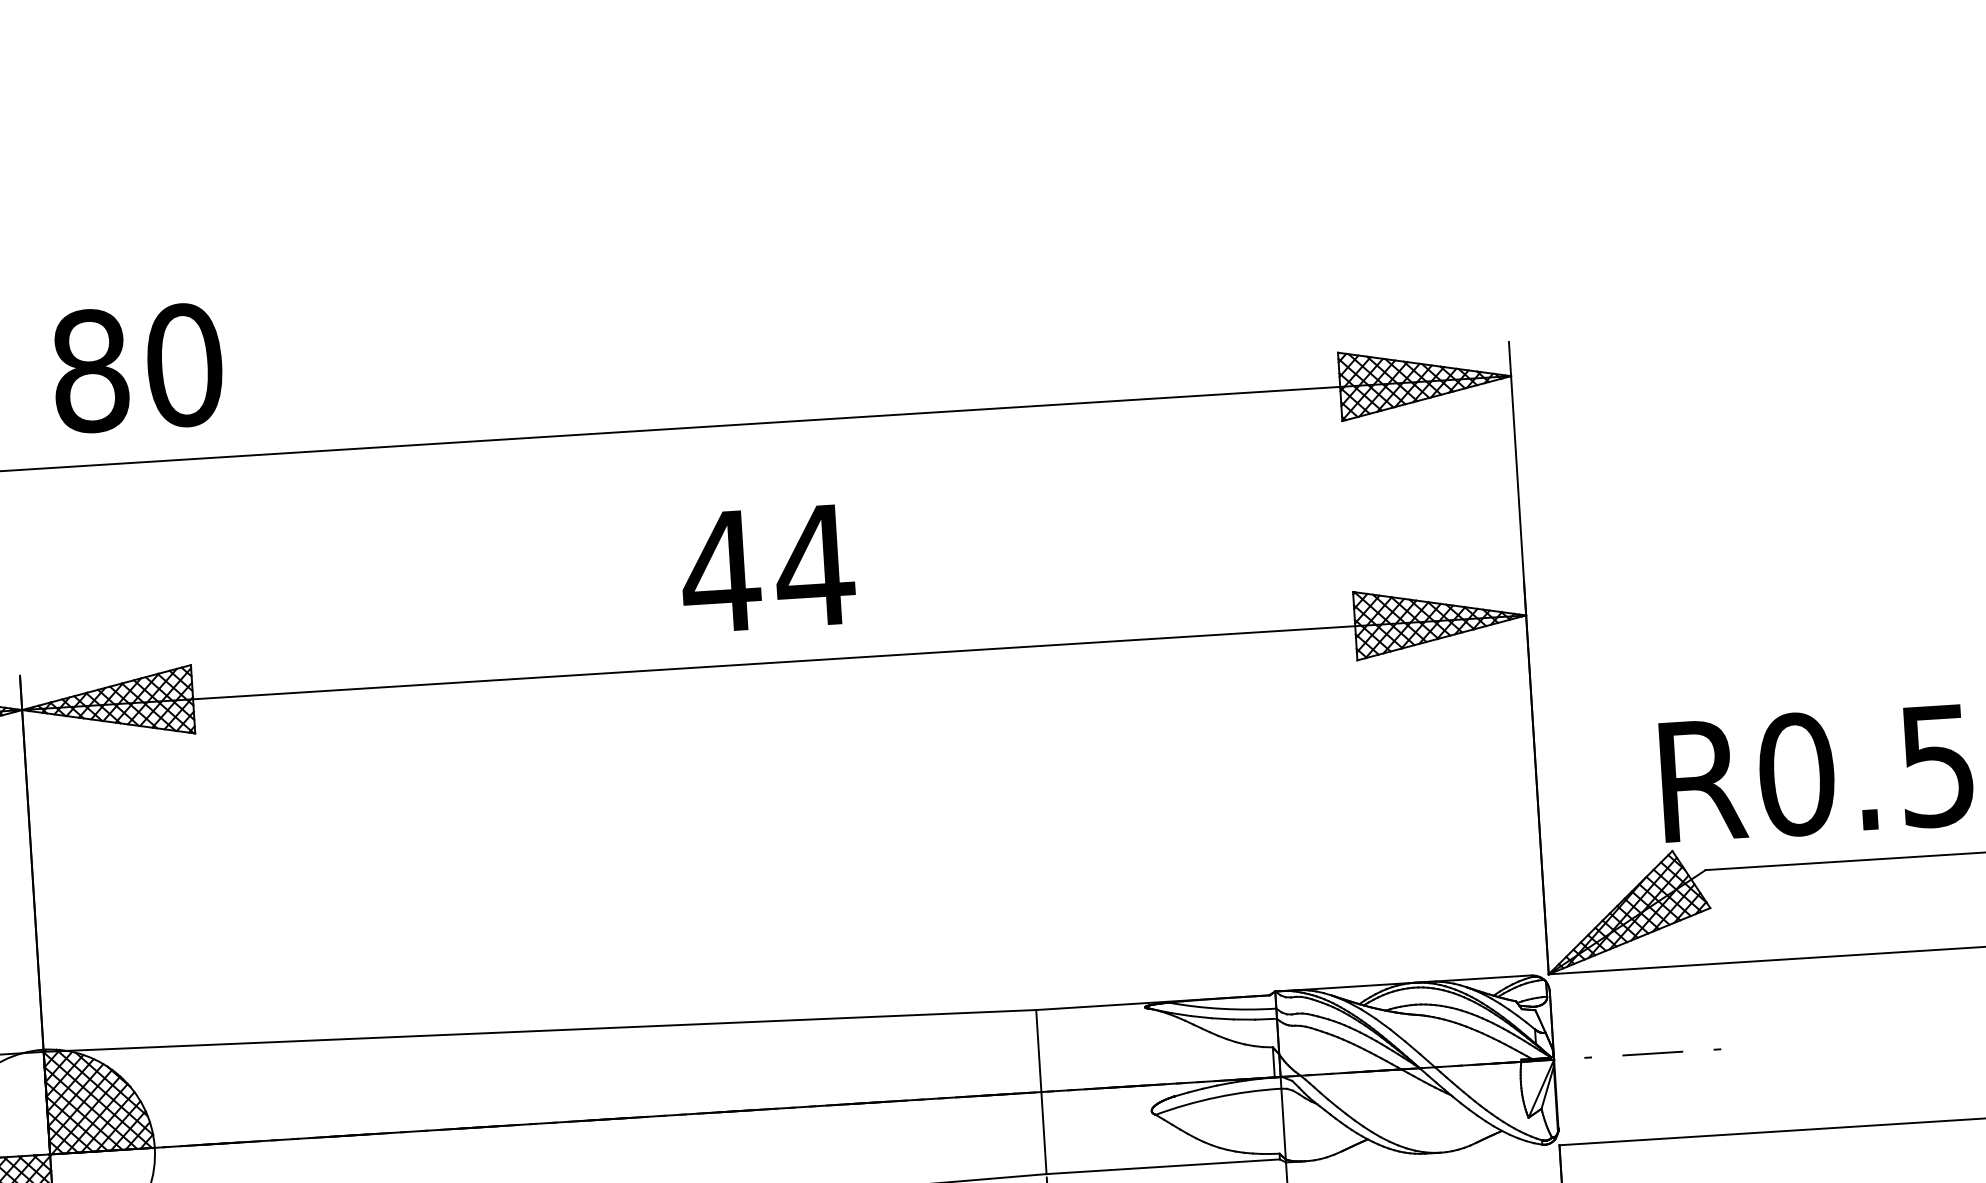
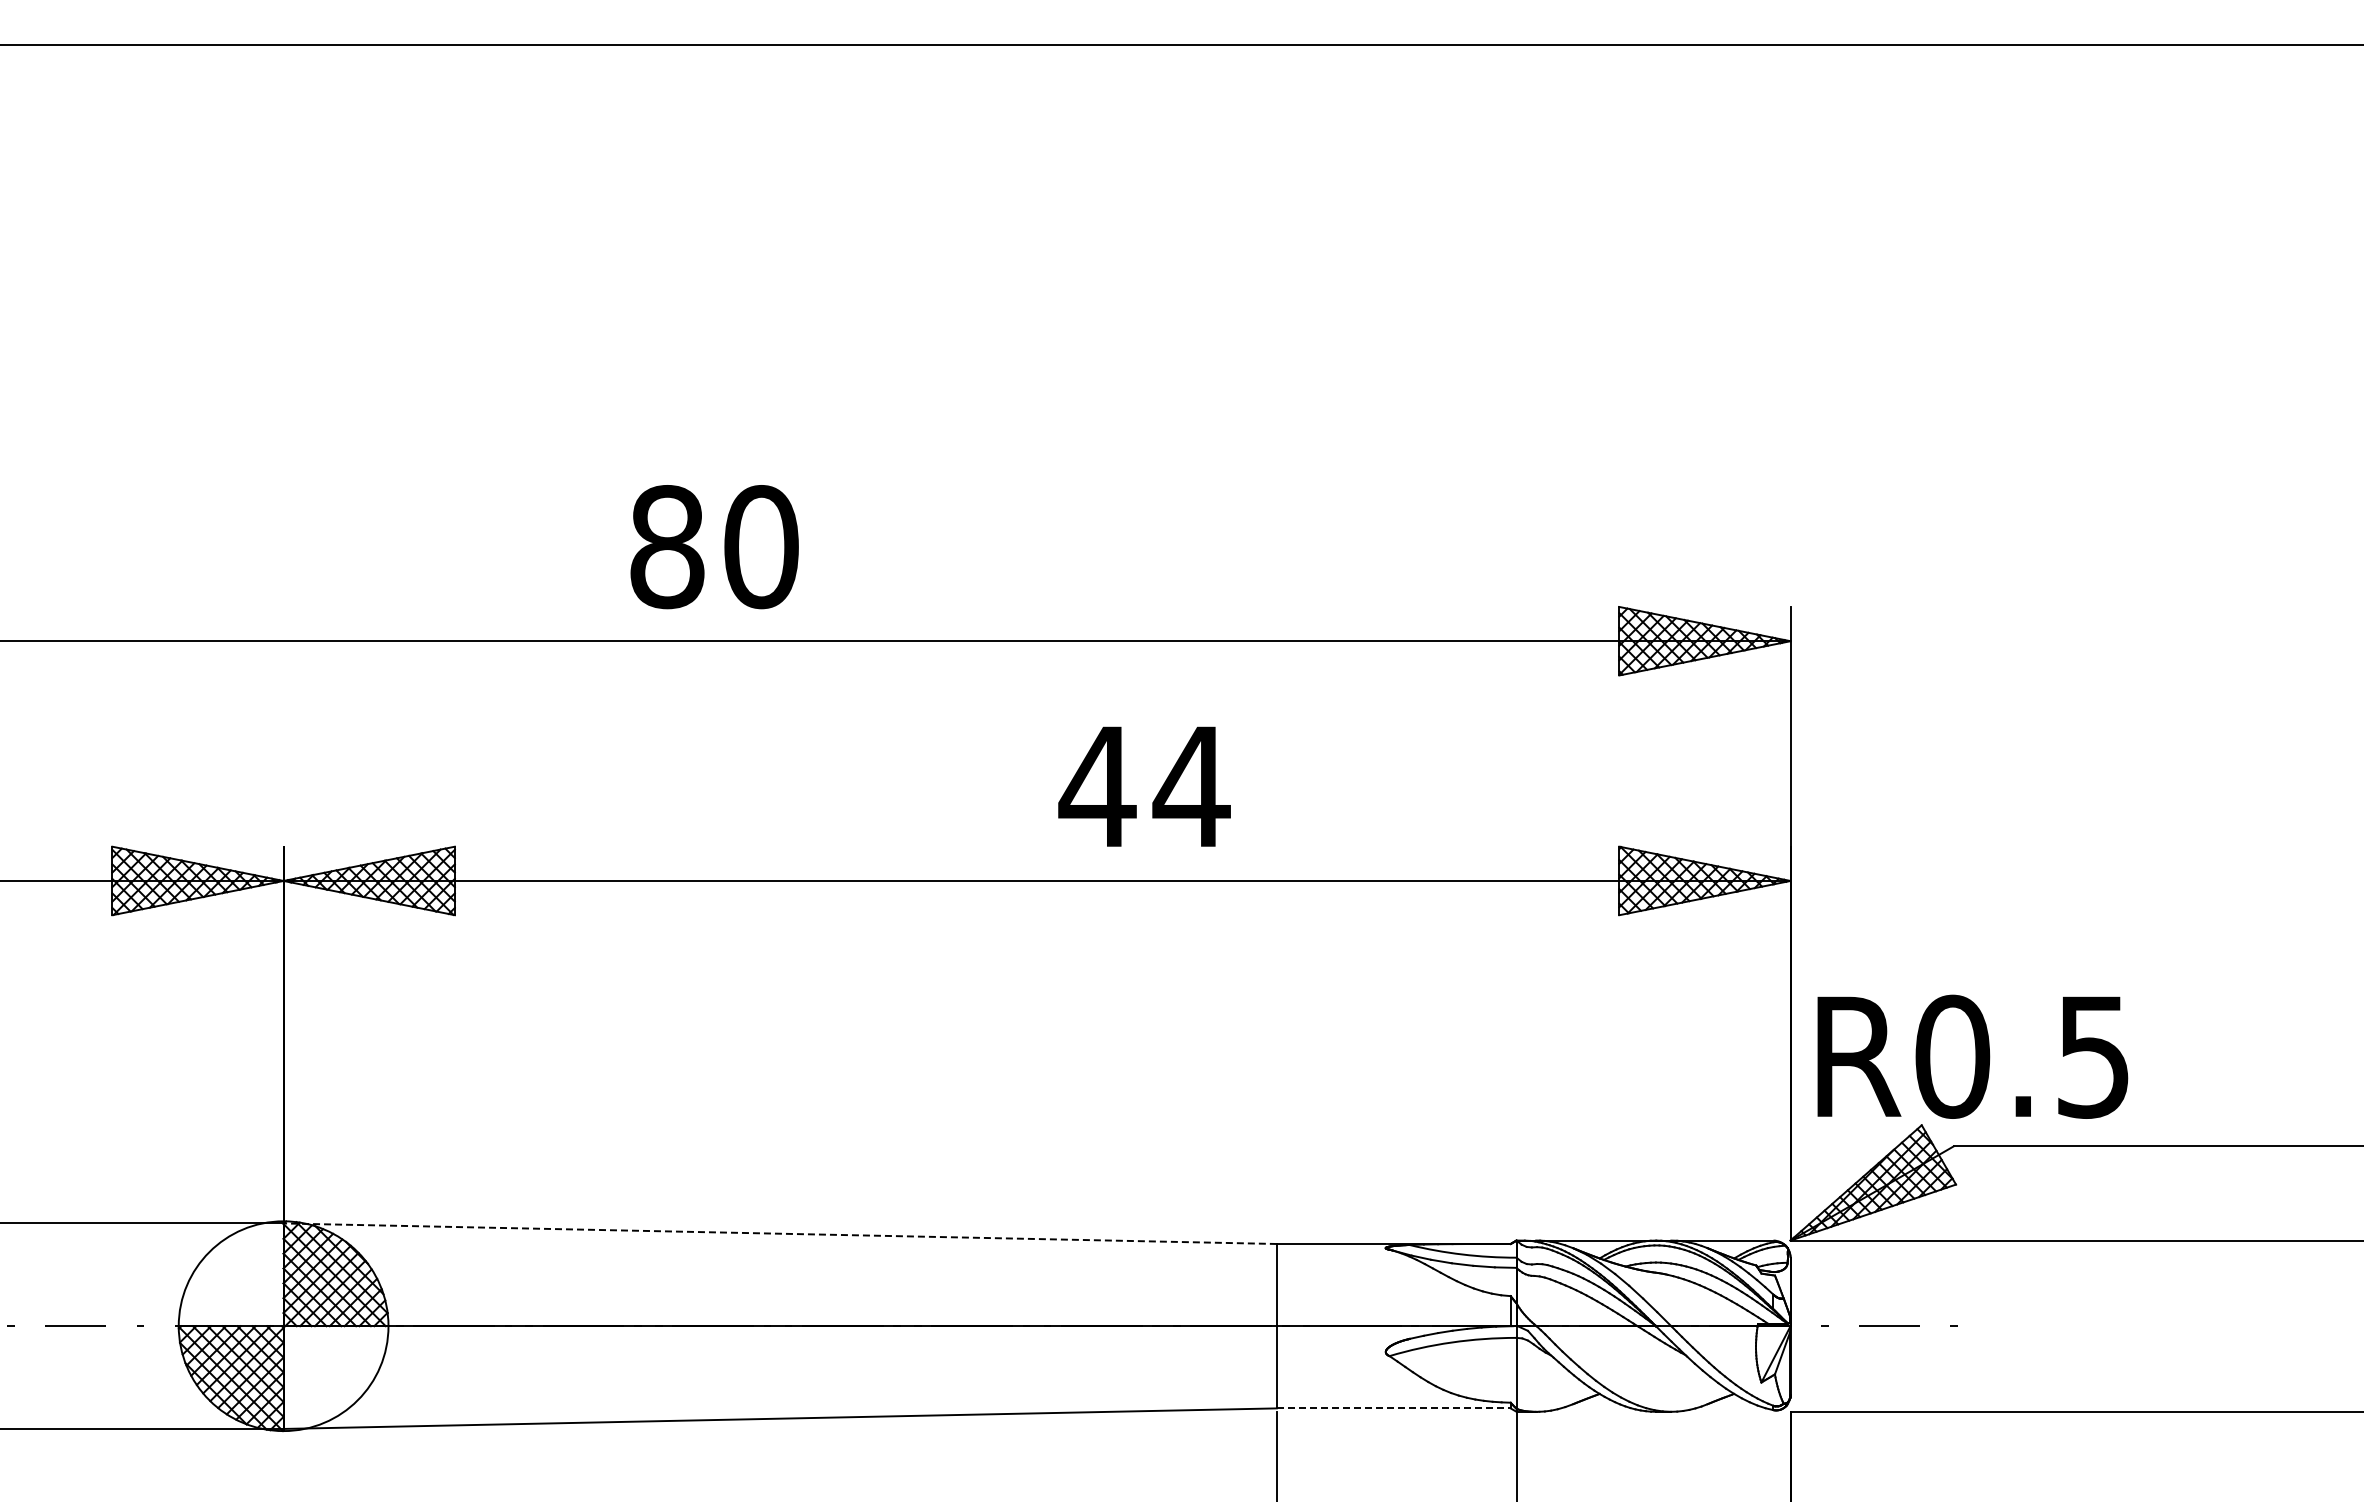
text: (137, 368) -> (714, 547), moved
text: (767, 568) -> (1144, 786), moved
text: (1816, 773) -> (1972, 1056), moved
line: (540, 1030) -> (780, 1233), solid -> dashed
line: (1162, 1166) -> (1393, 1408), solid -> dashed

